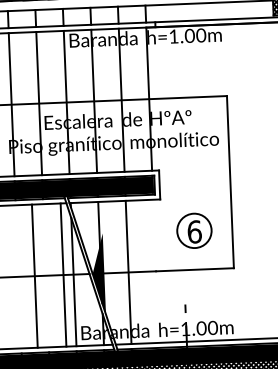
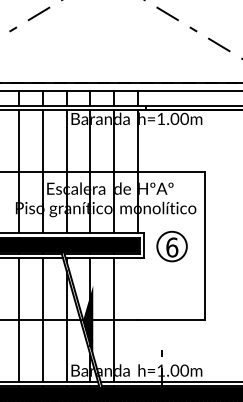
part: (193, 230) -> (171, 246), moved
line: (63, 274) -> (43, 319), moved
line: (34, 275) -> (19, 319), moved

